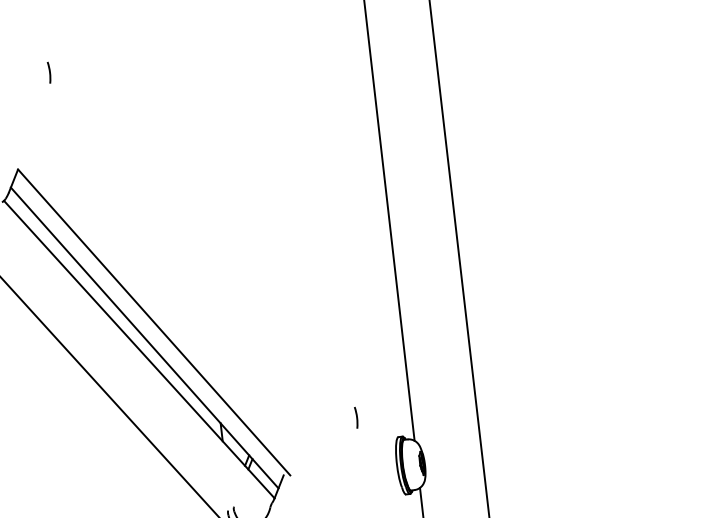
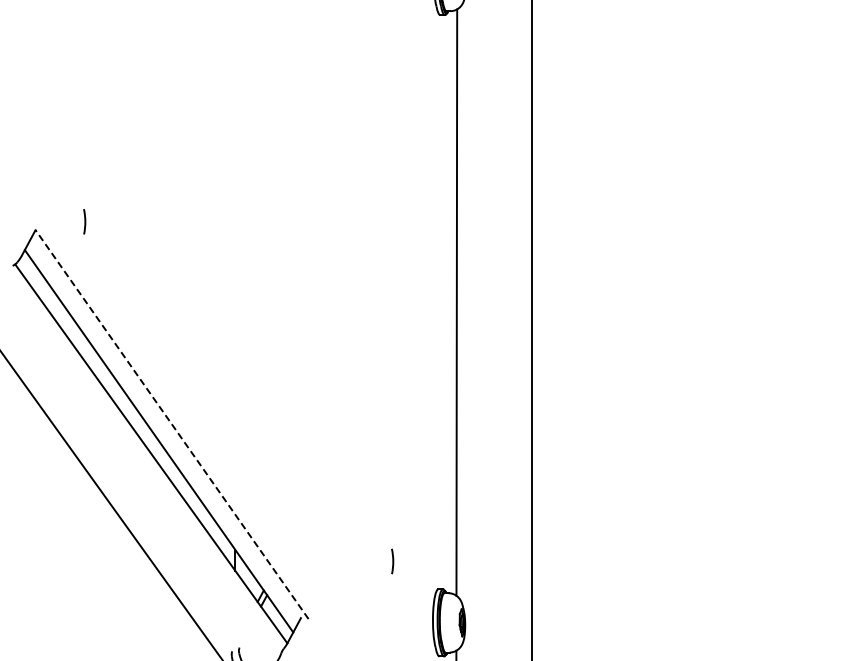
line: (49, 72) -> (84, 221), moved
line: (154, 322) -> (172, 424), solid -> dashed

